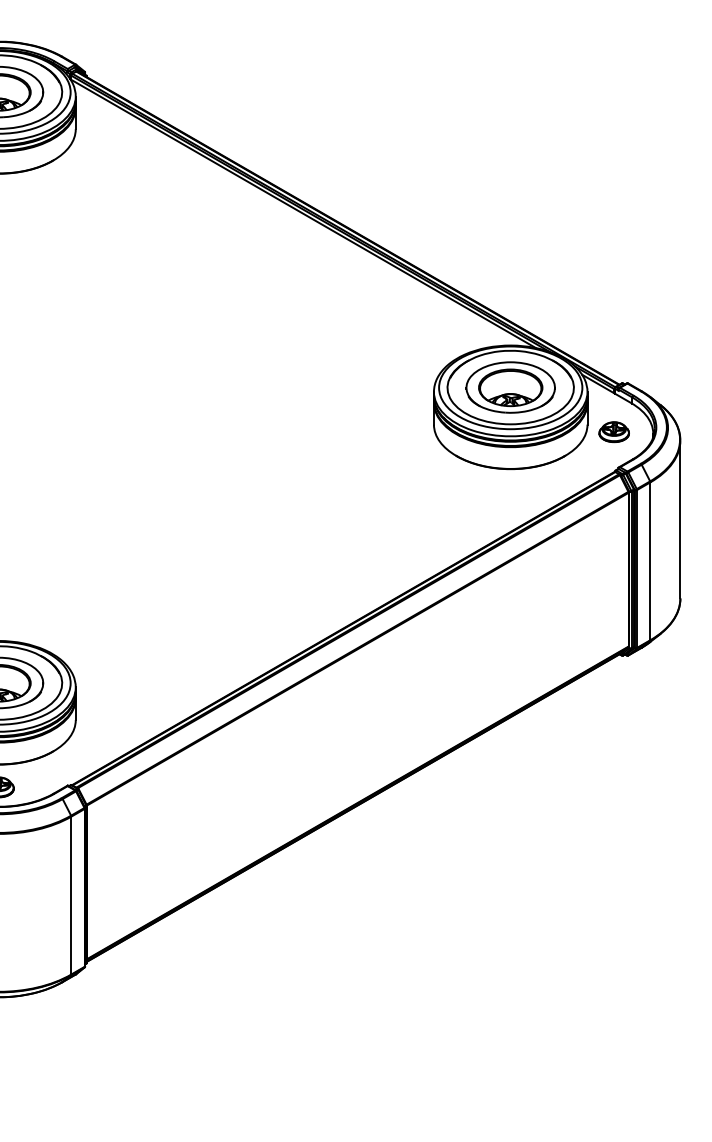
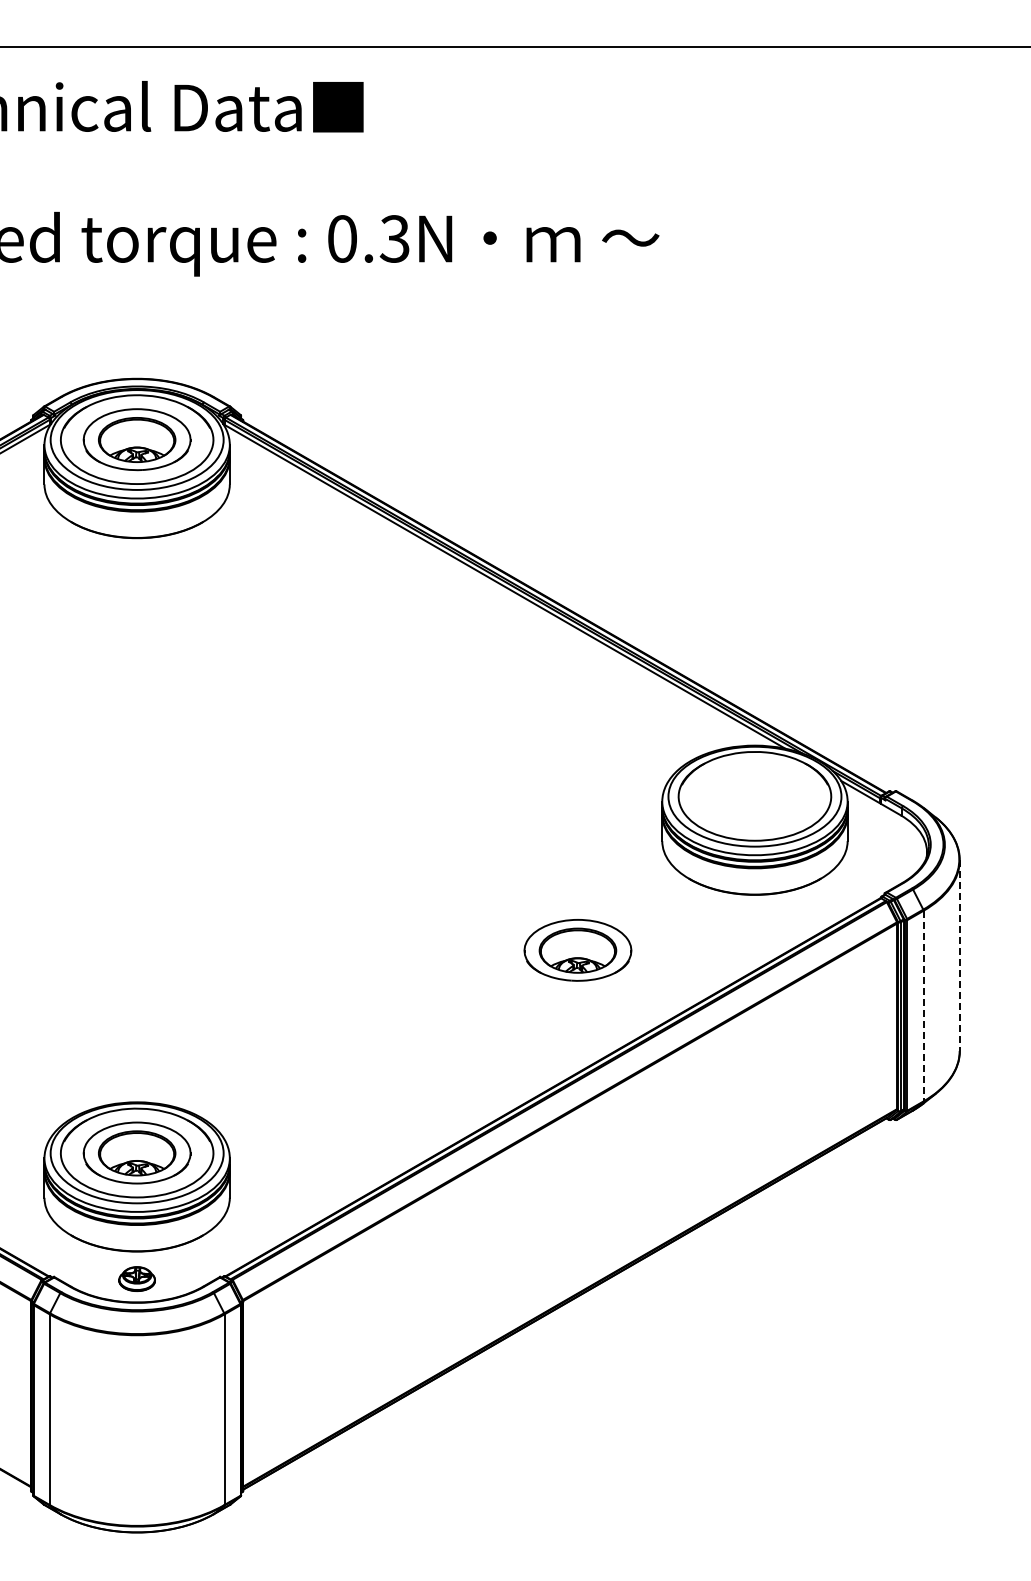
part: (510, 387) -> (577, 950), moved
part: (613, 432) -> (879, 850), removed
line: (680, 520) -> (959, 956), solid -> dashed
line: (650, 561) -> (923, 1006), solid -> dashed

